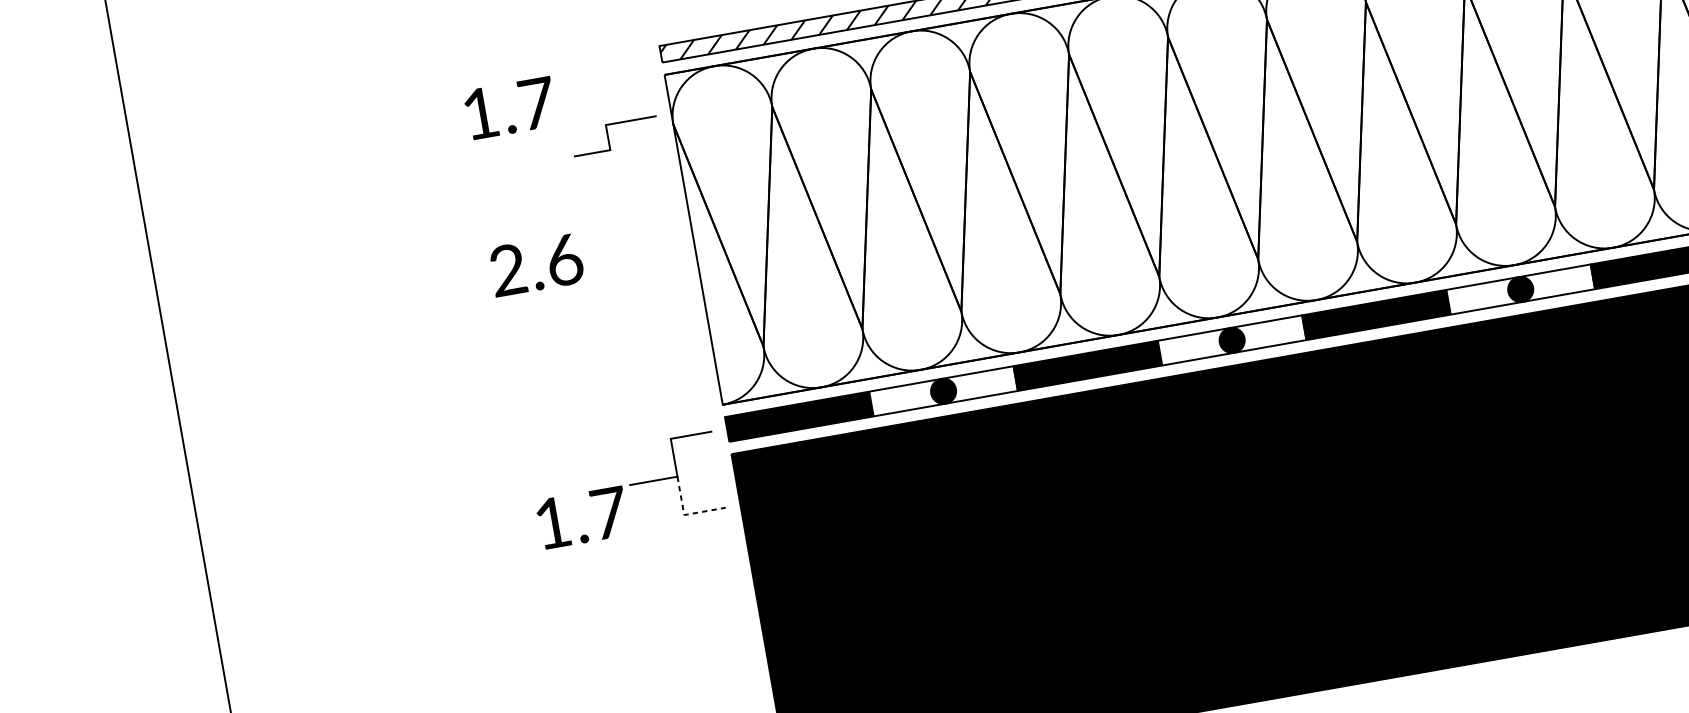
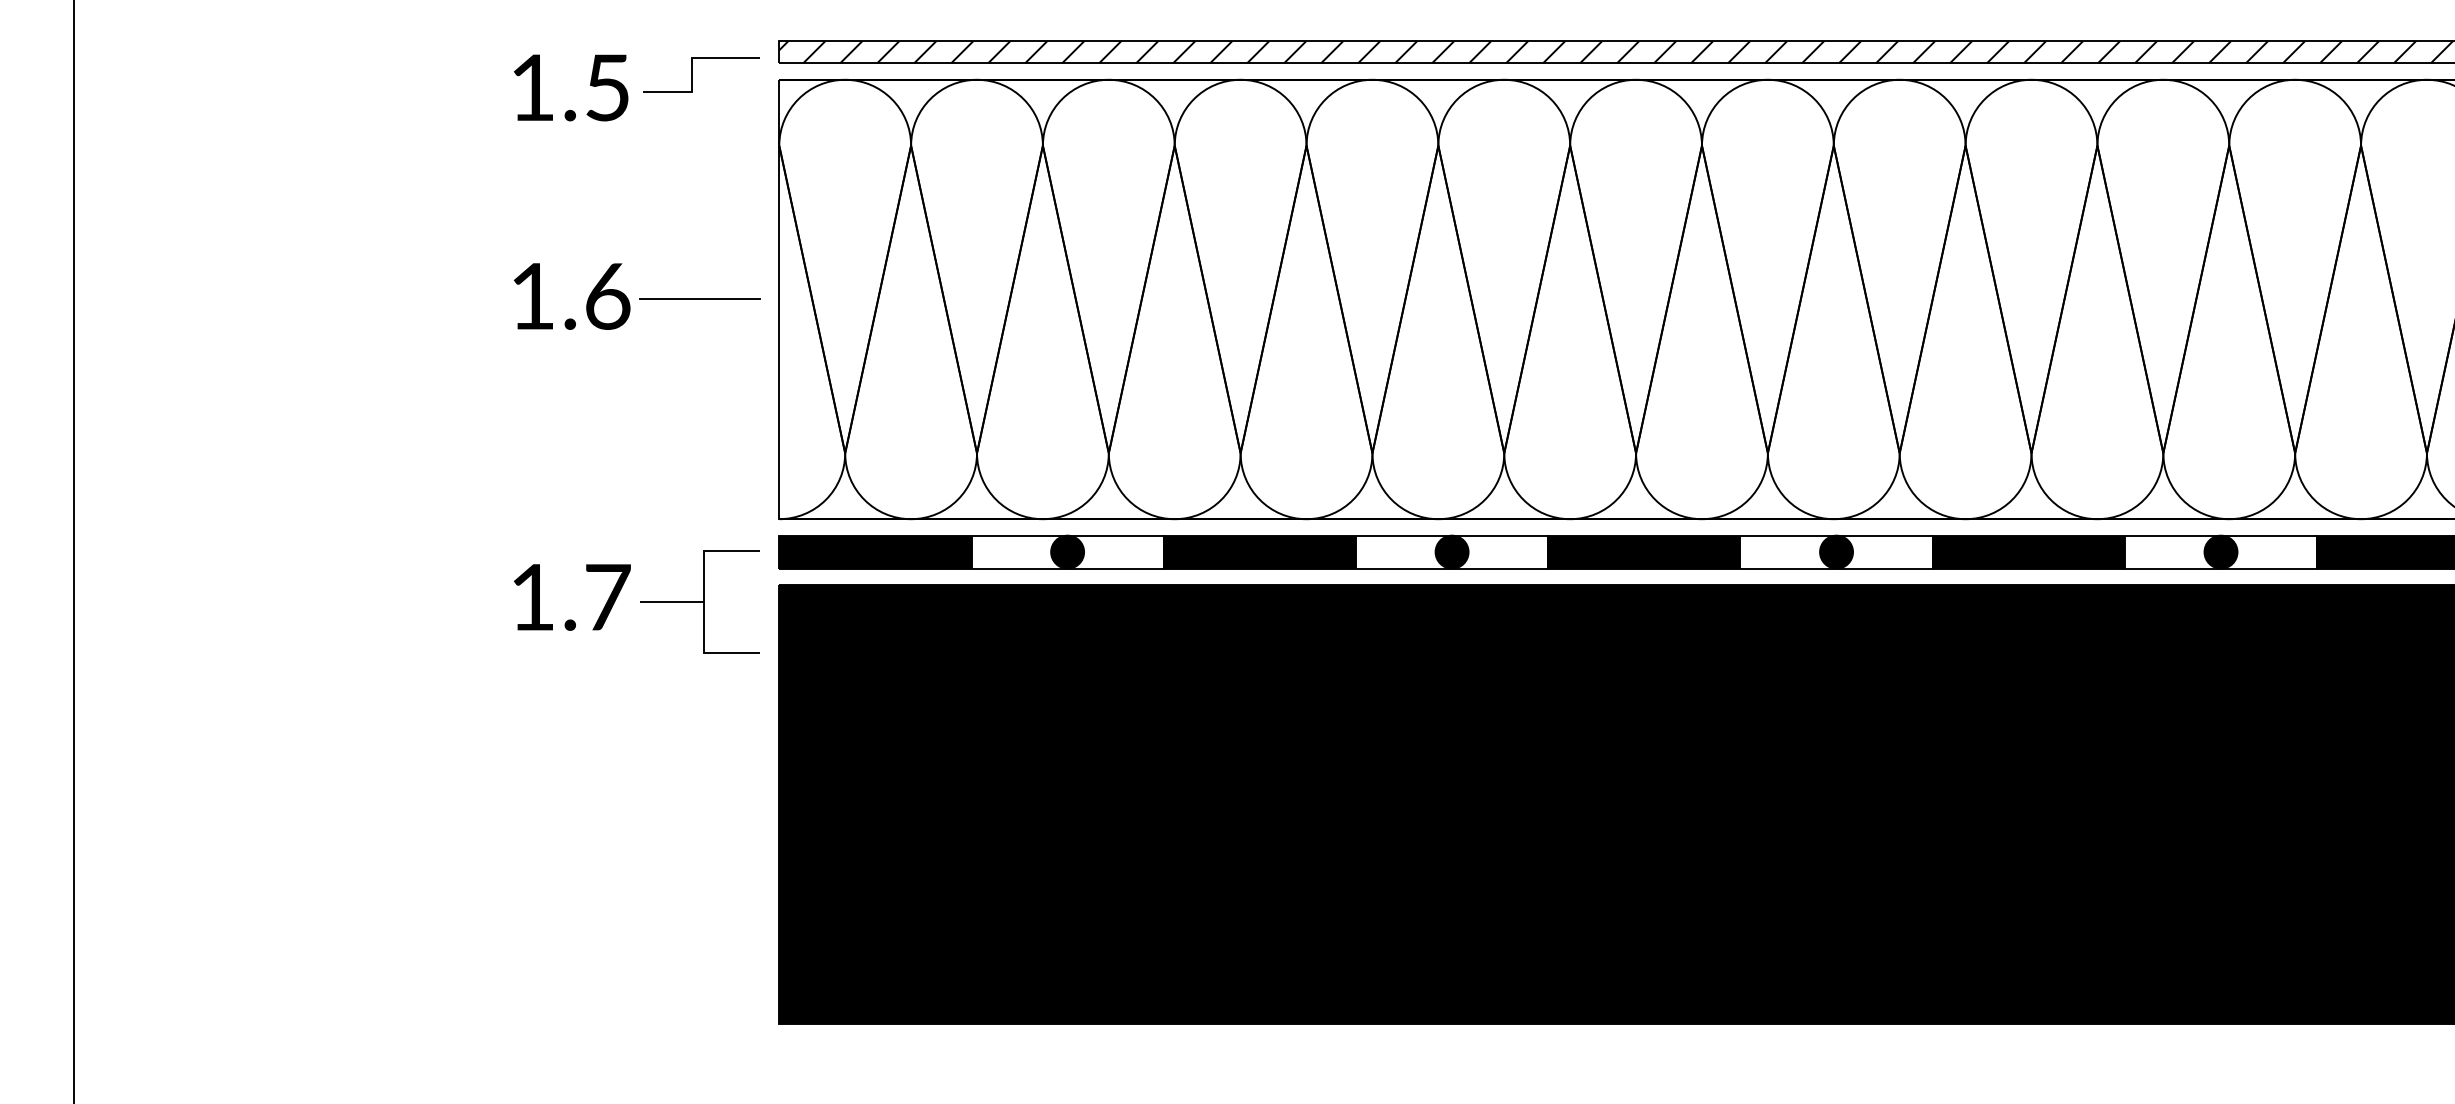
text: (537, 103) -> (608, 87), 1.7 -> 1.5
line: (608, 137) -> (692, 74), moved
line: (633, 250) -> (699, 299), added
text: (507, 269) -> (532, 295), 2.6 -> 1.6
line: (685, 514) -> (706, 652), dashed -> solid
text: (582, 517) -> (572, 597), moved

